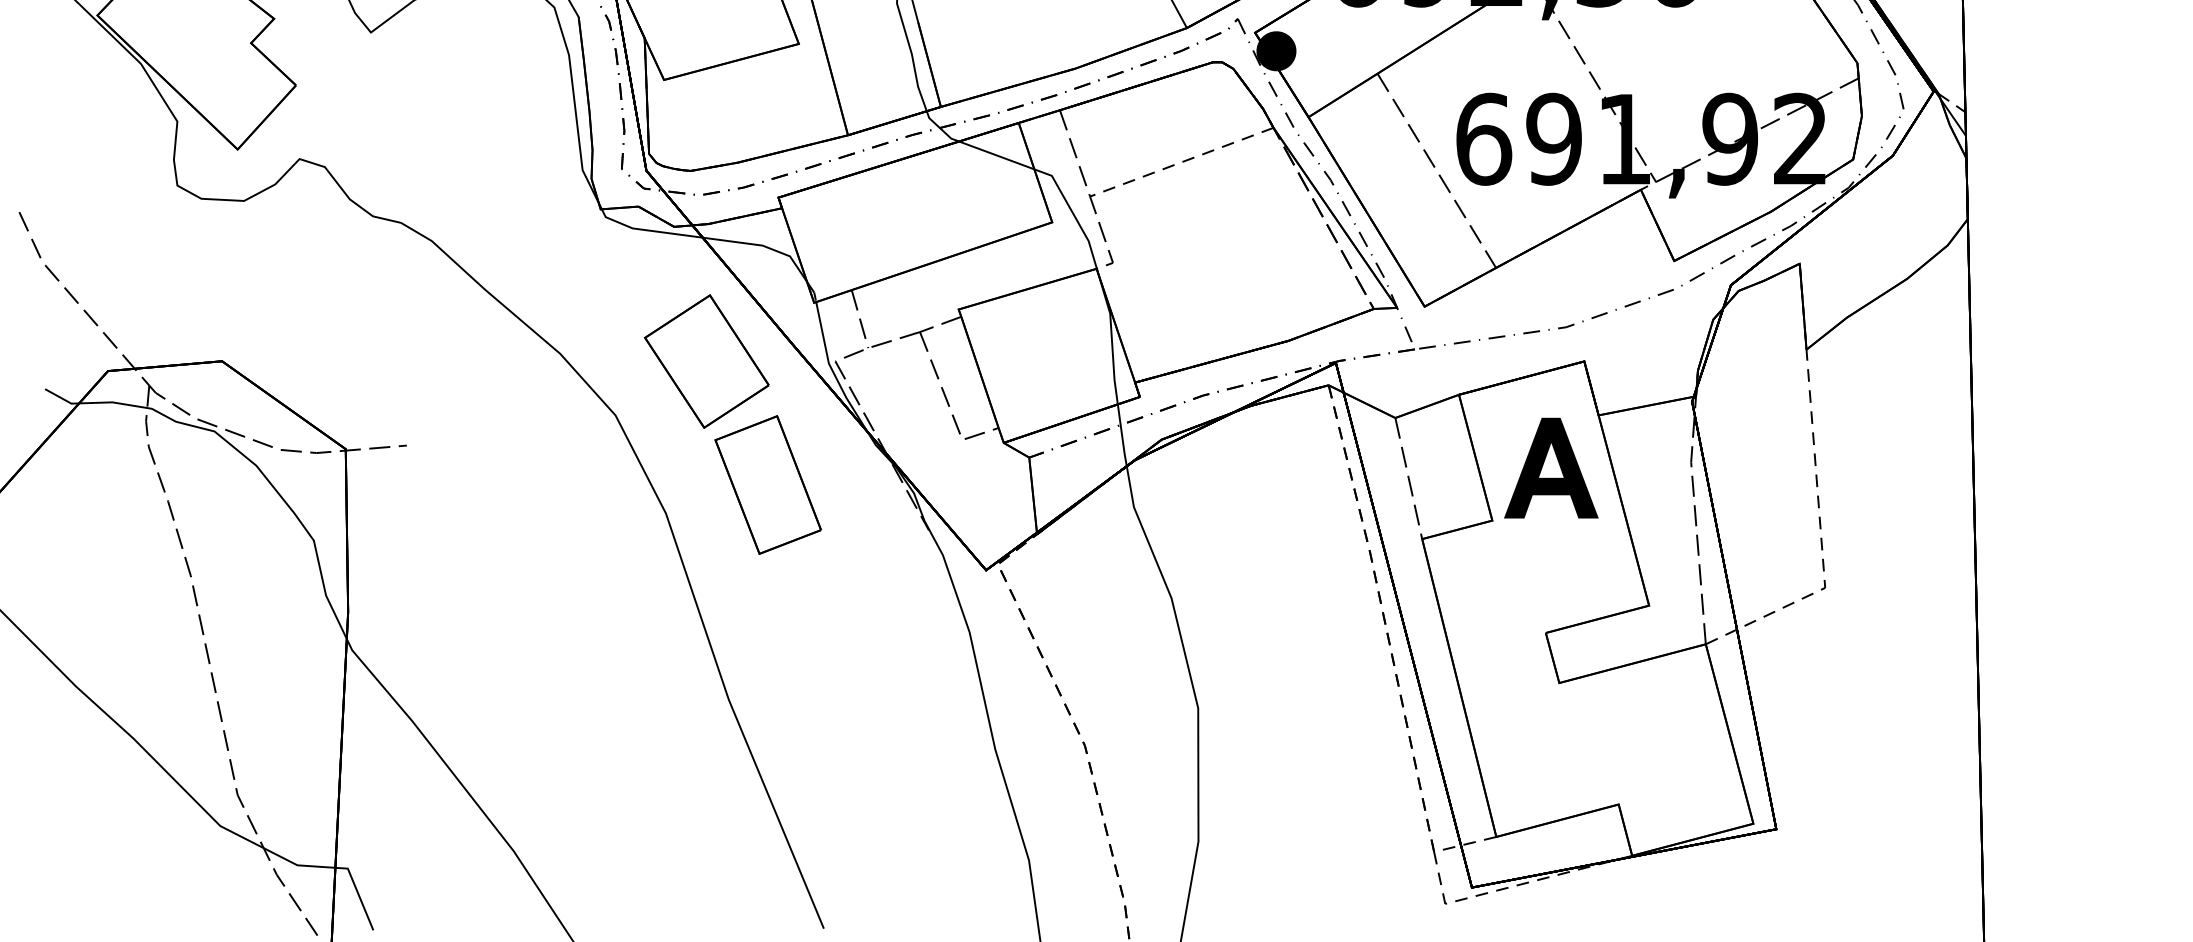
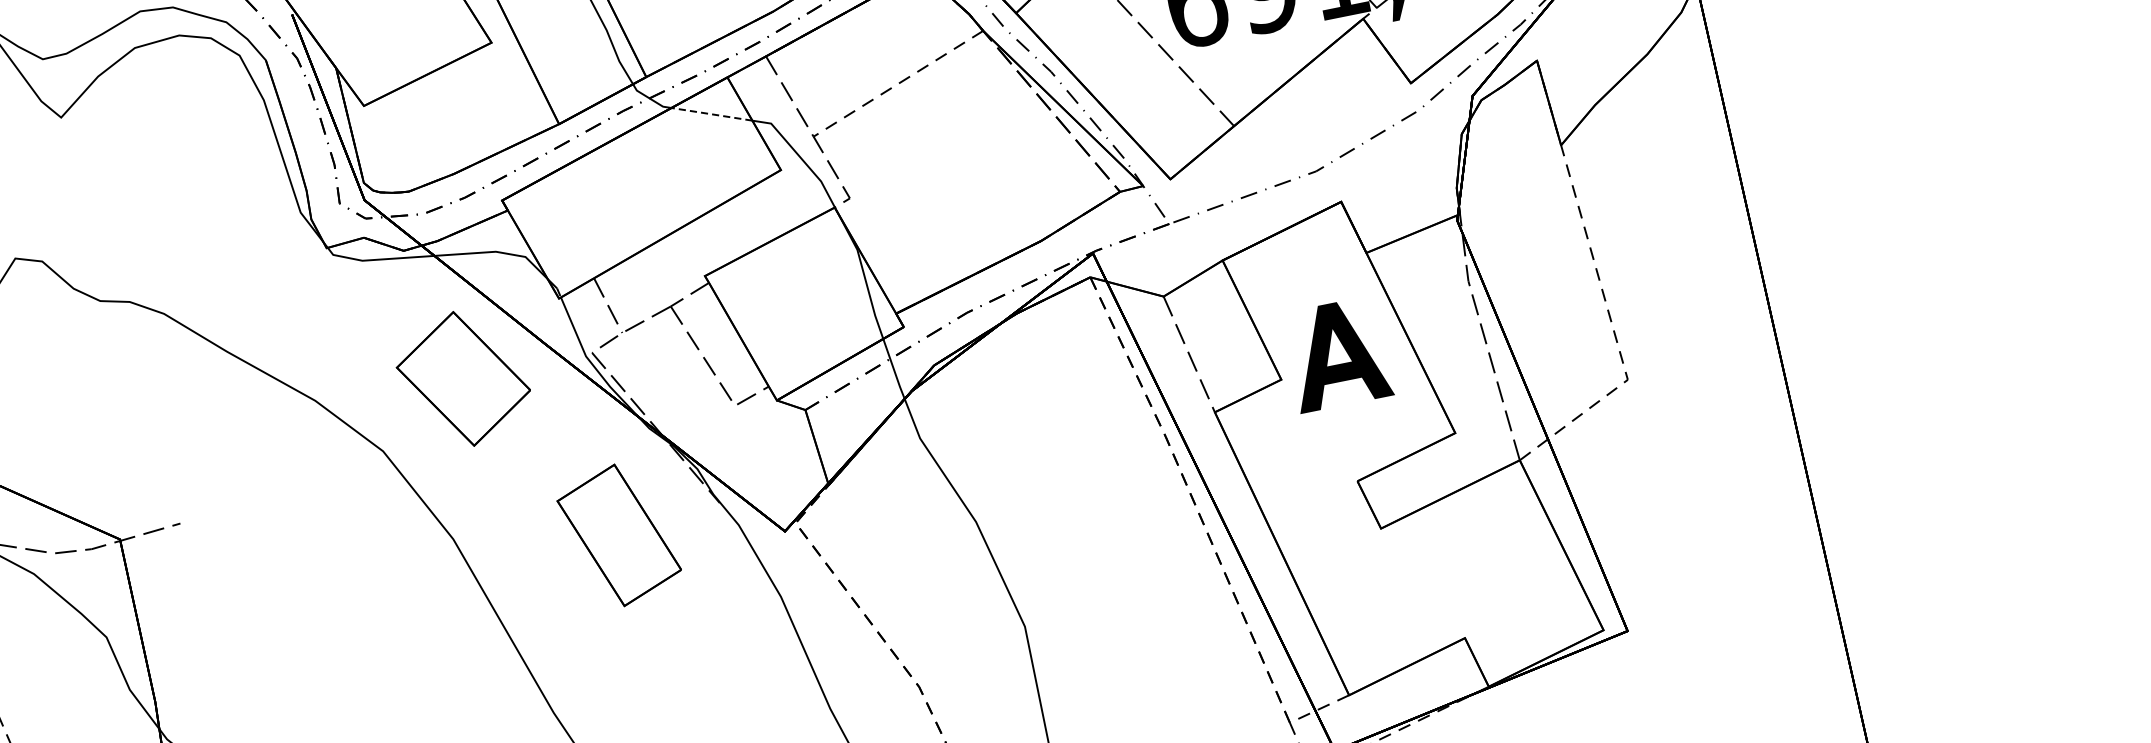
line: (996, 155) -> (711, 114), solid -> dashed
part: (1551, 467) -> (1337, 353), moved
part: (767, 484) -> (618, 535), moved

